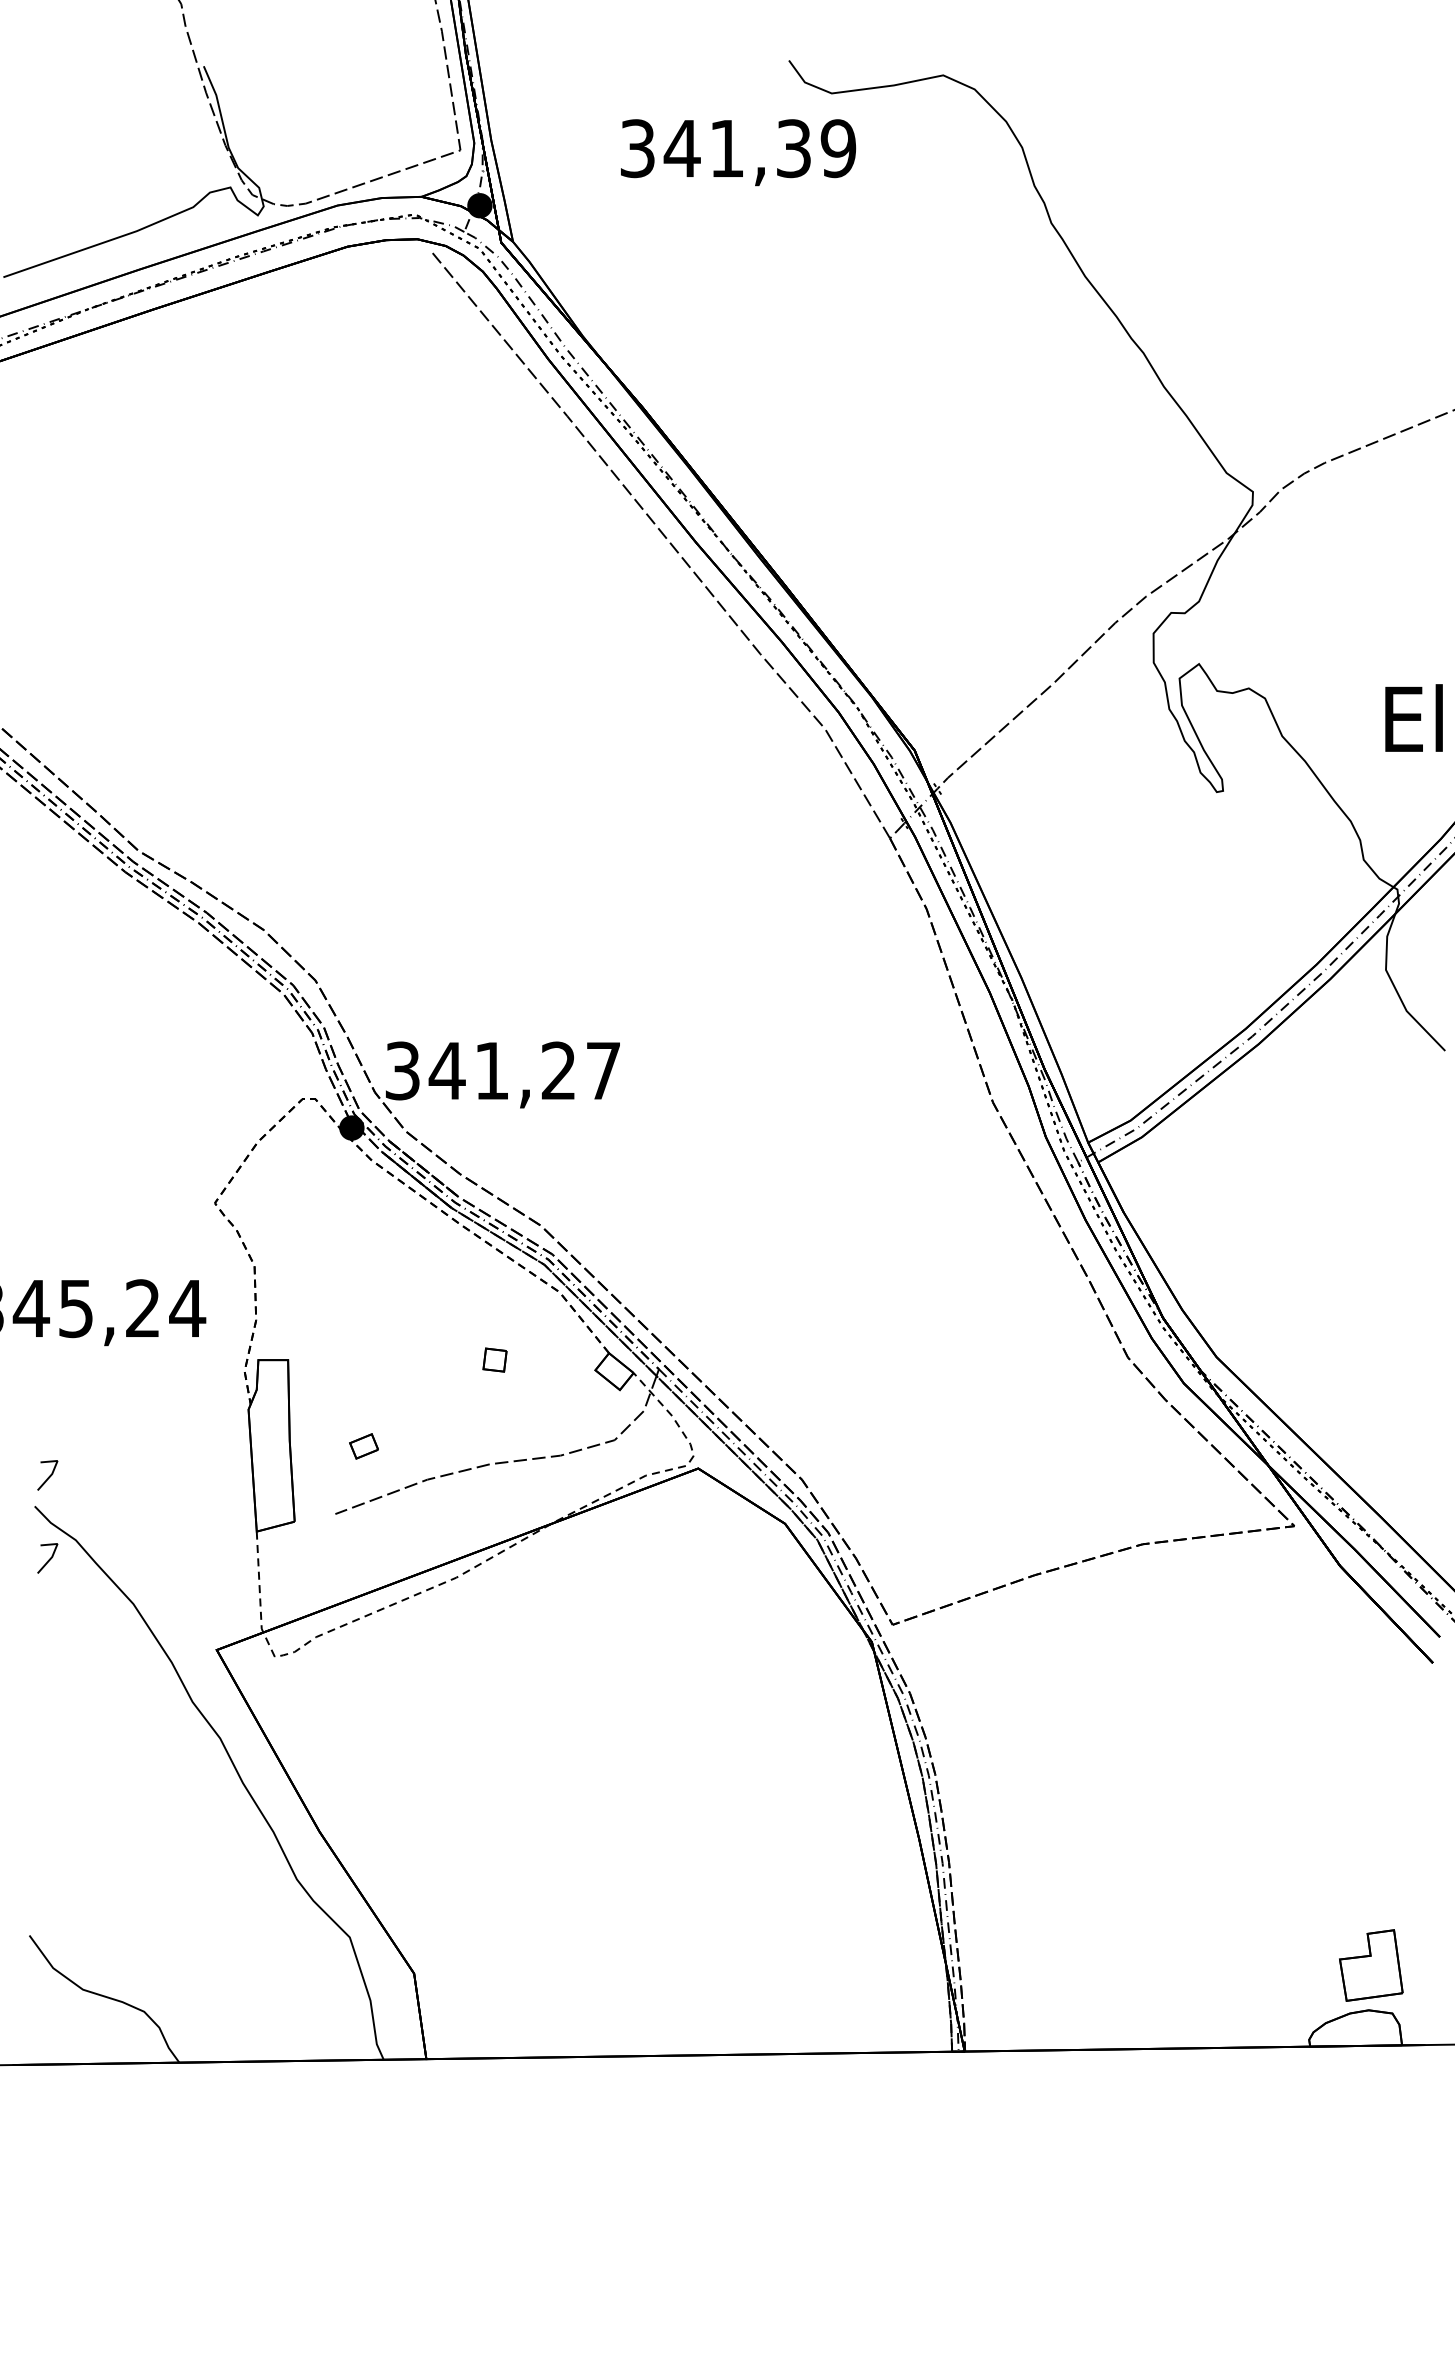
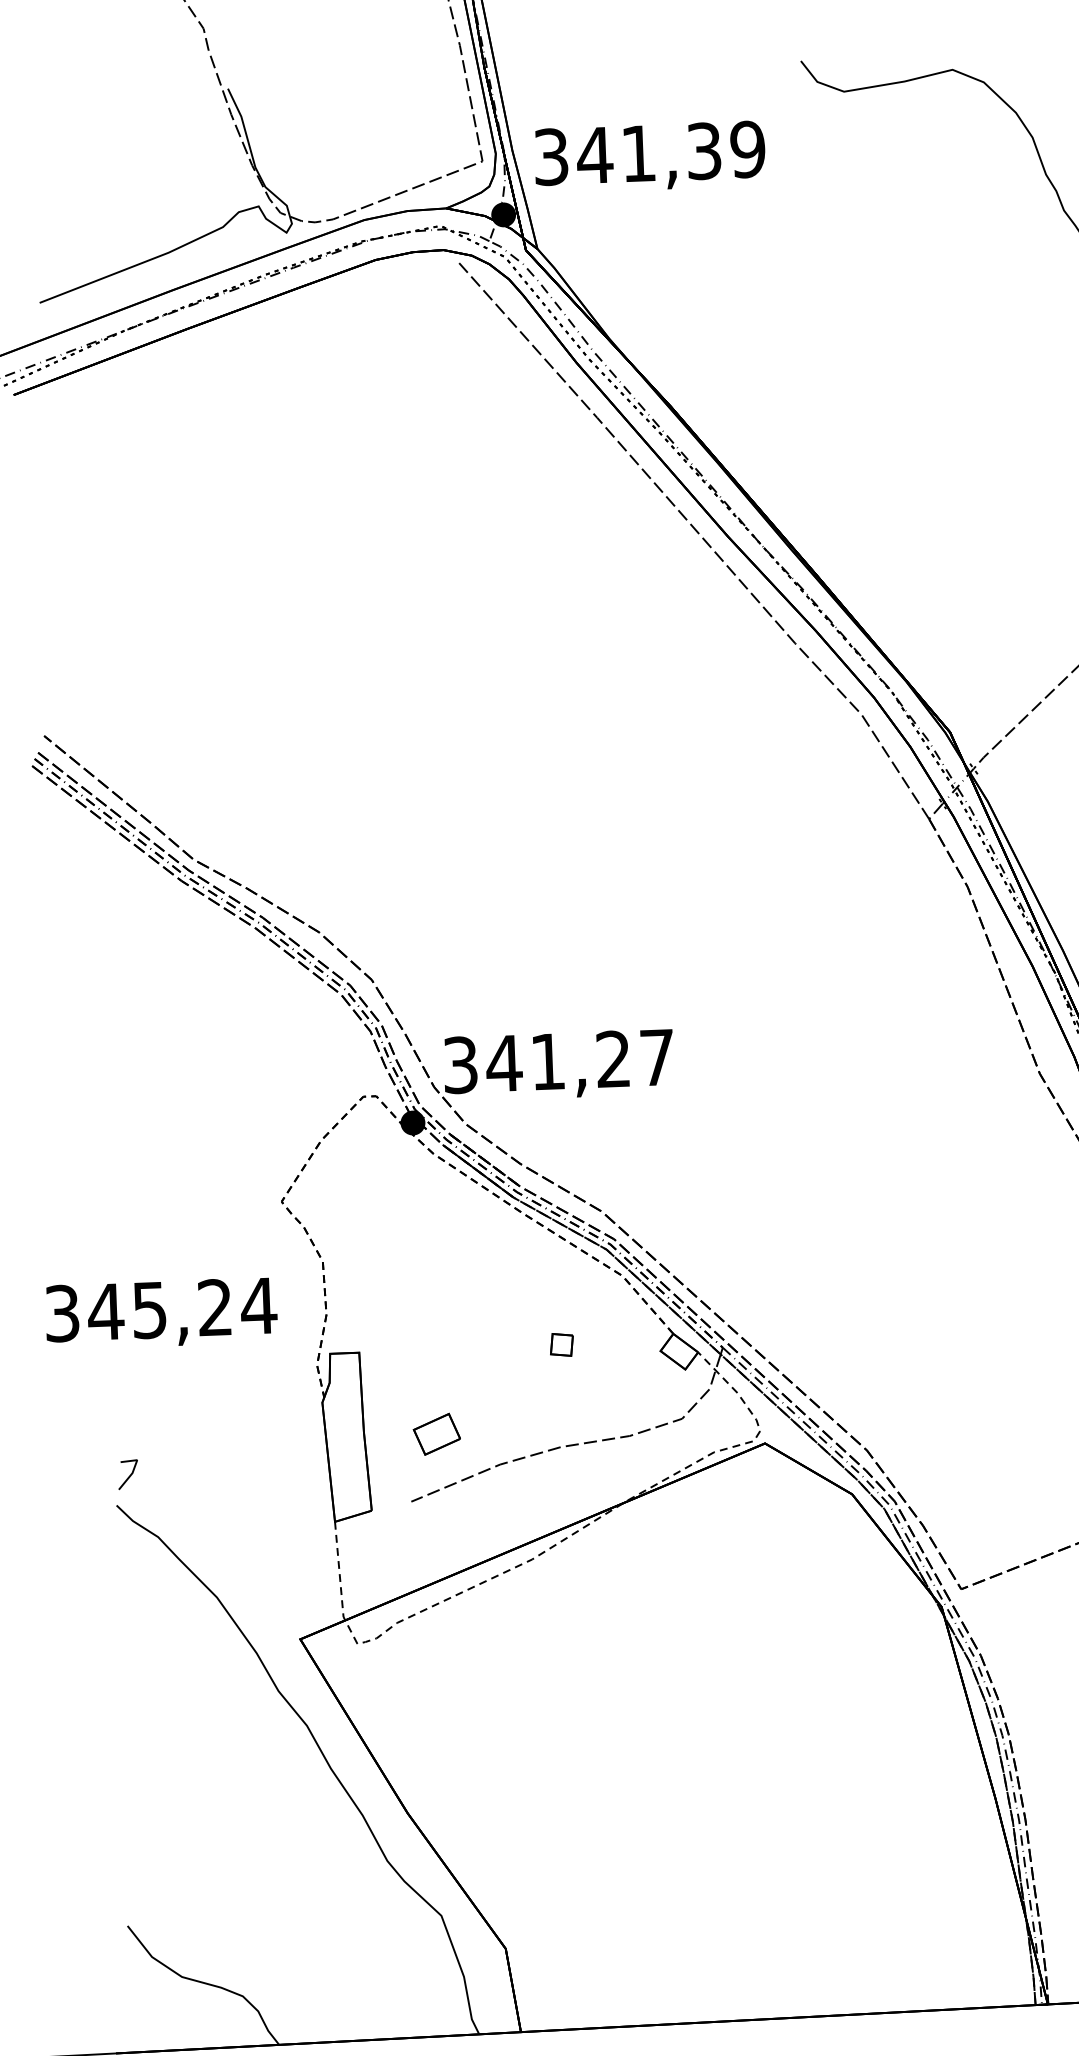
text: (738, 152) -> (650, 157), moved
part: (363, 1446) -> (436, 1434), size x1.67
line: (48, 1559) -> (132, 1556), removed

